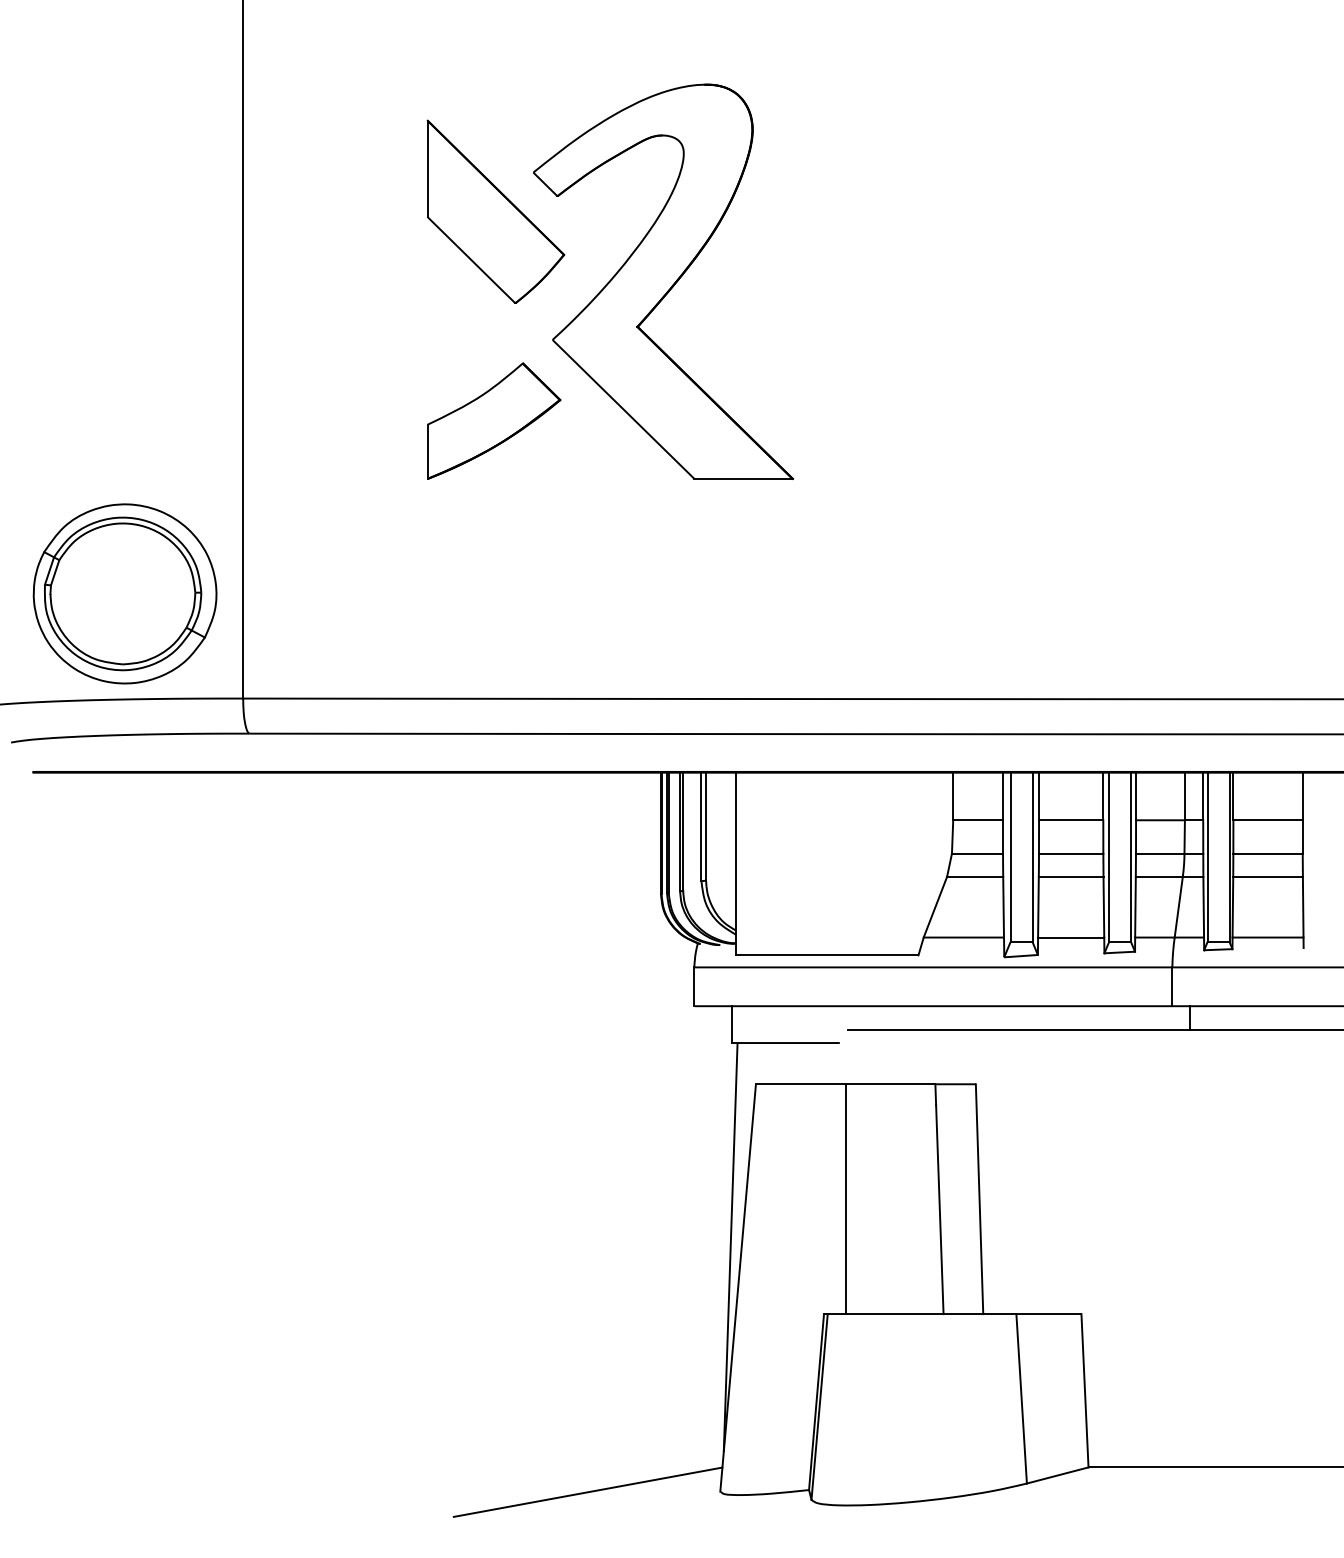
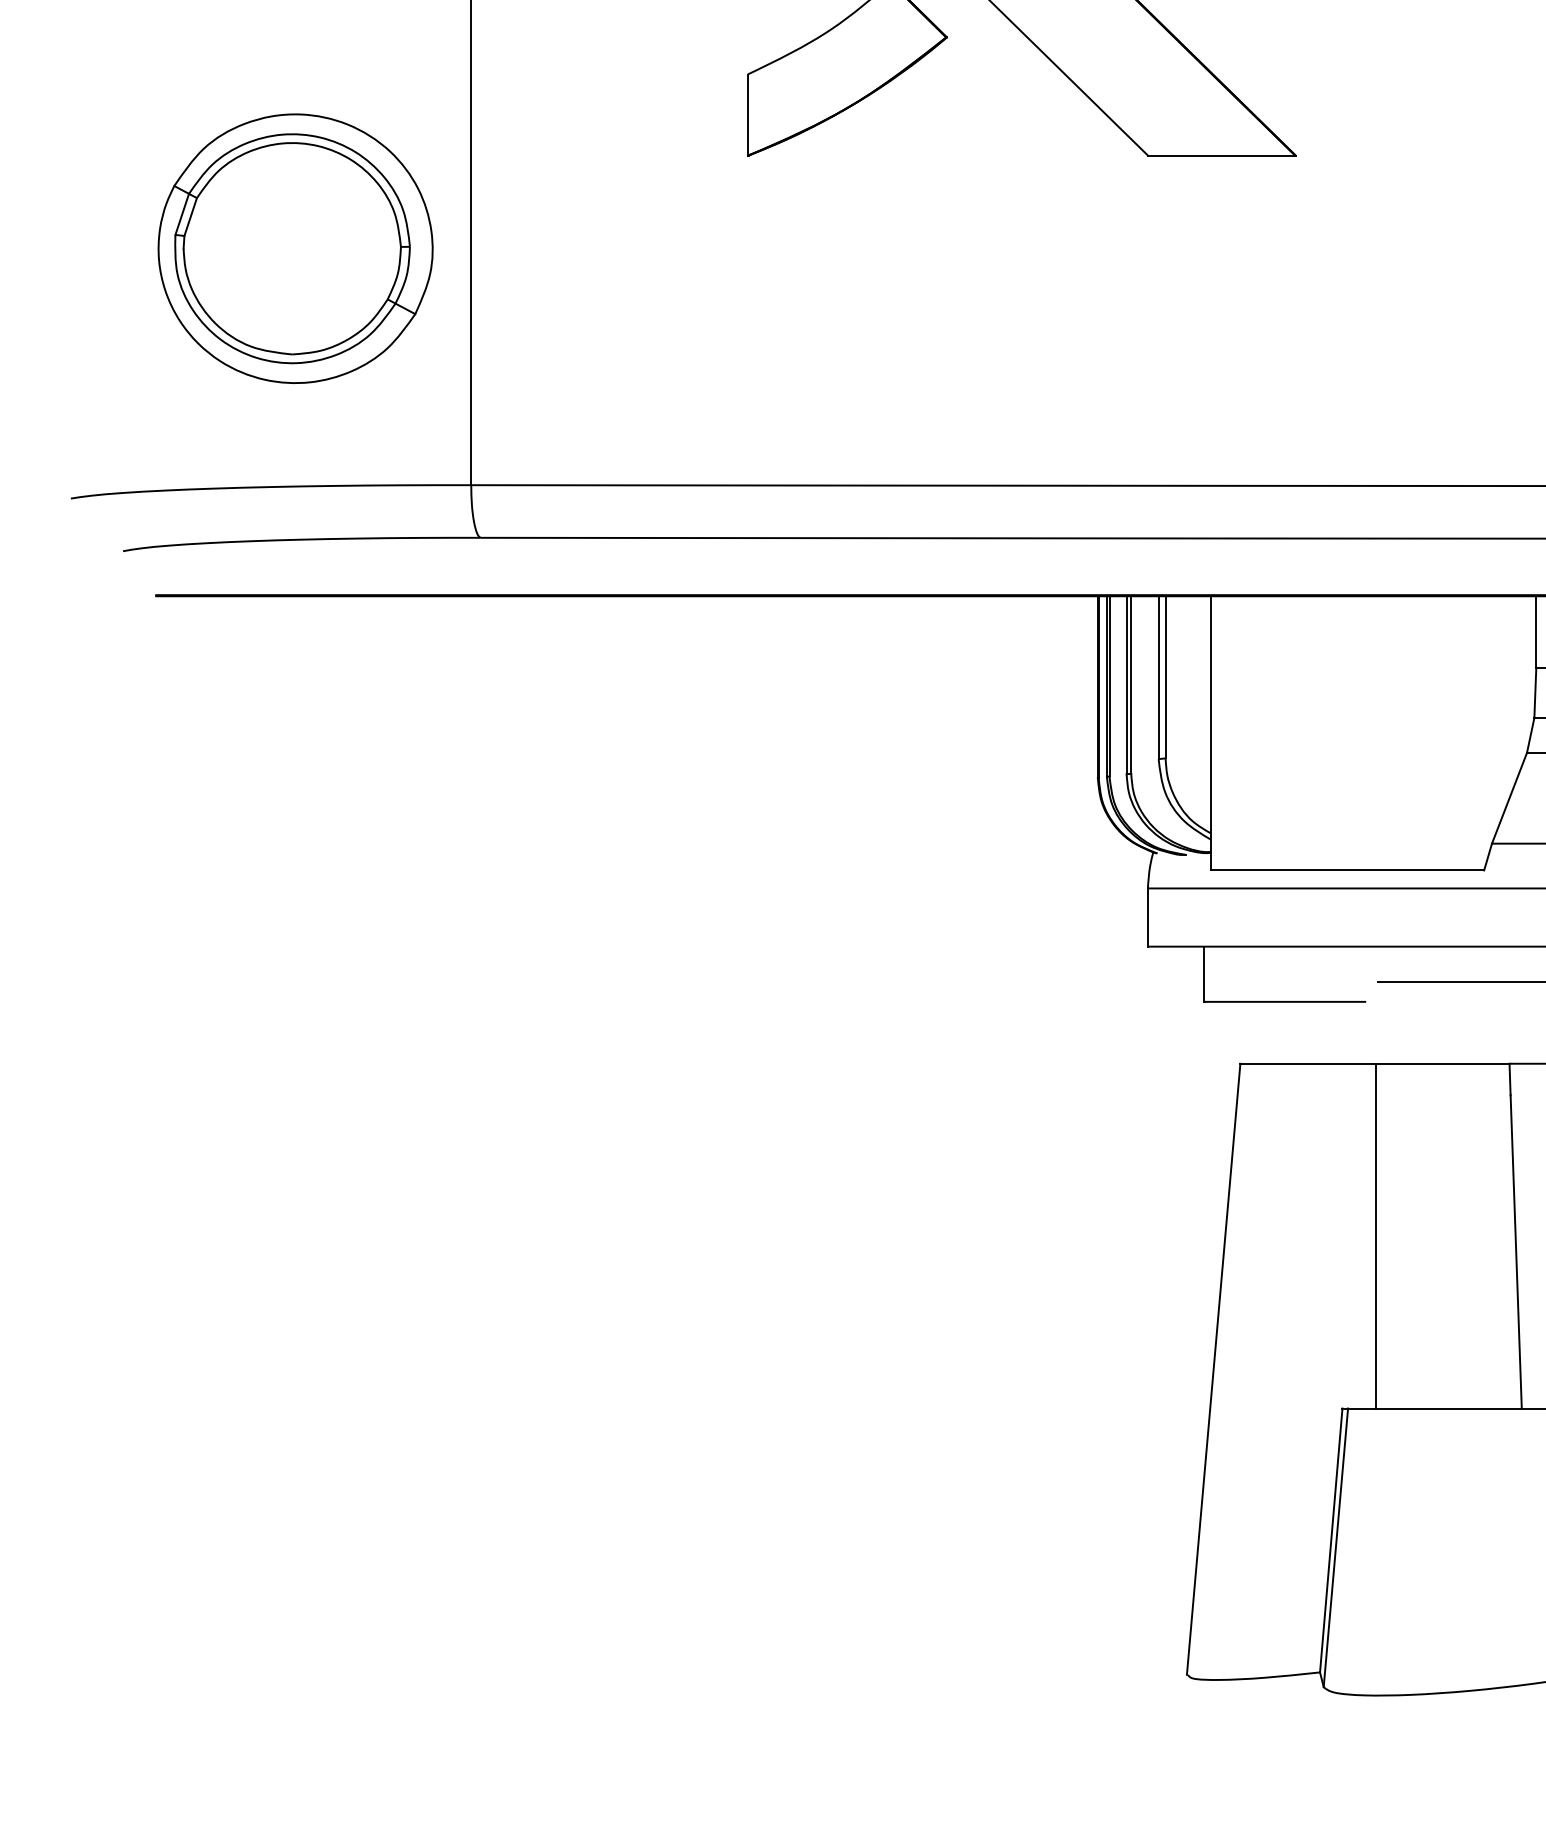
part: (124, 593) -> (294, 248), moved
line: (730, 1247) -> (1202, 1308), removed
line: (587, 1491) -> (987, 1674), removed

